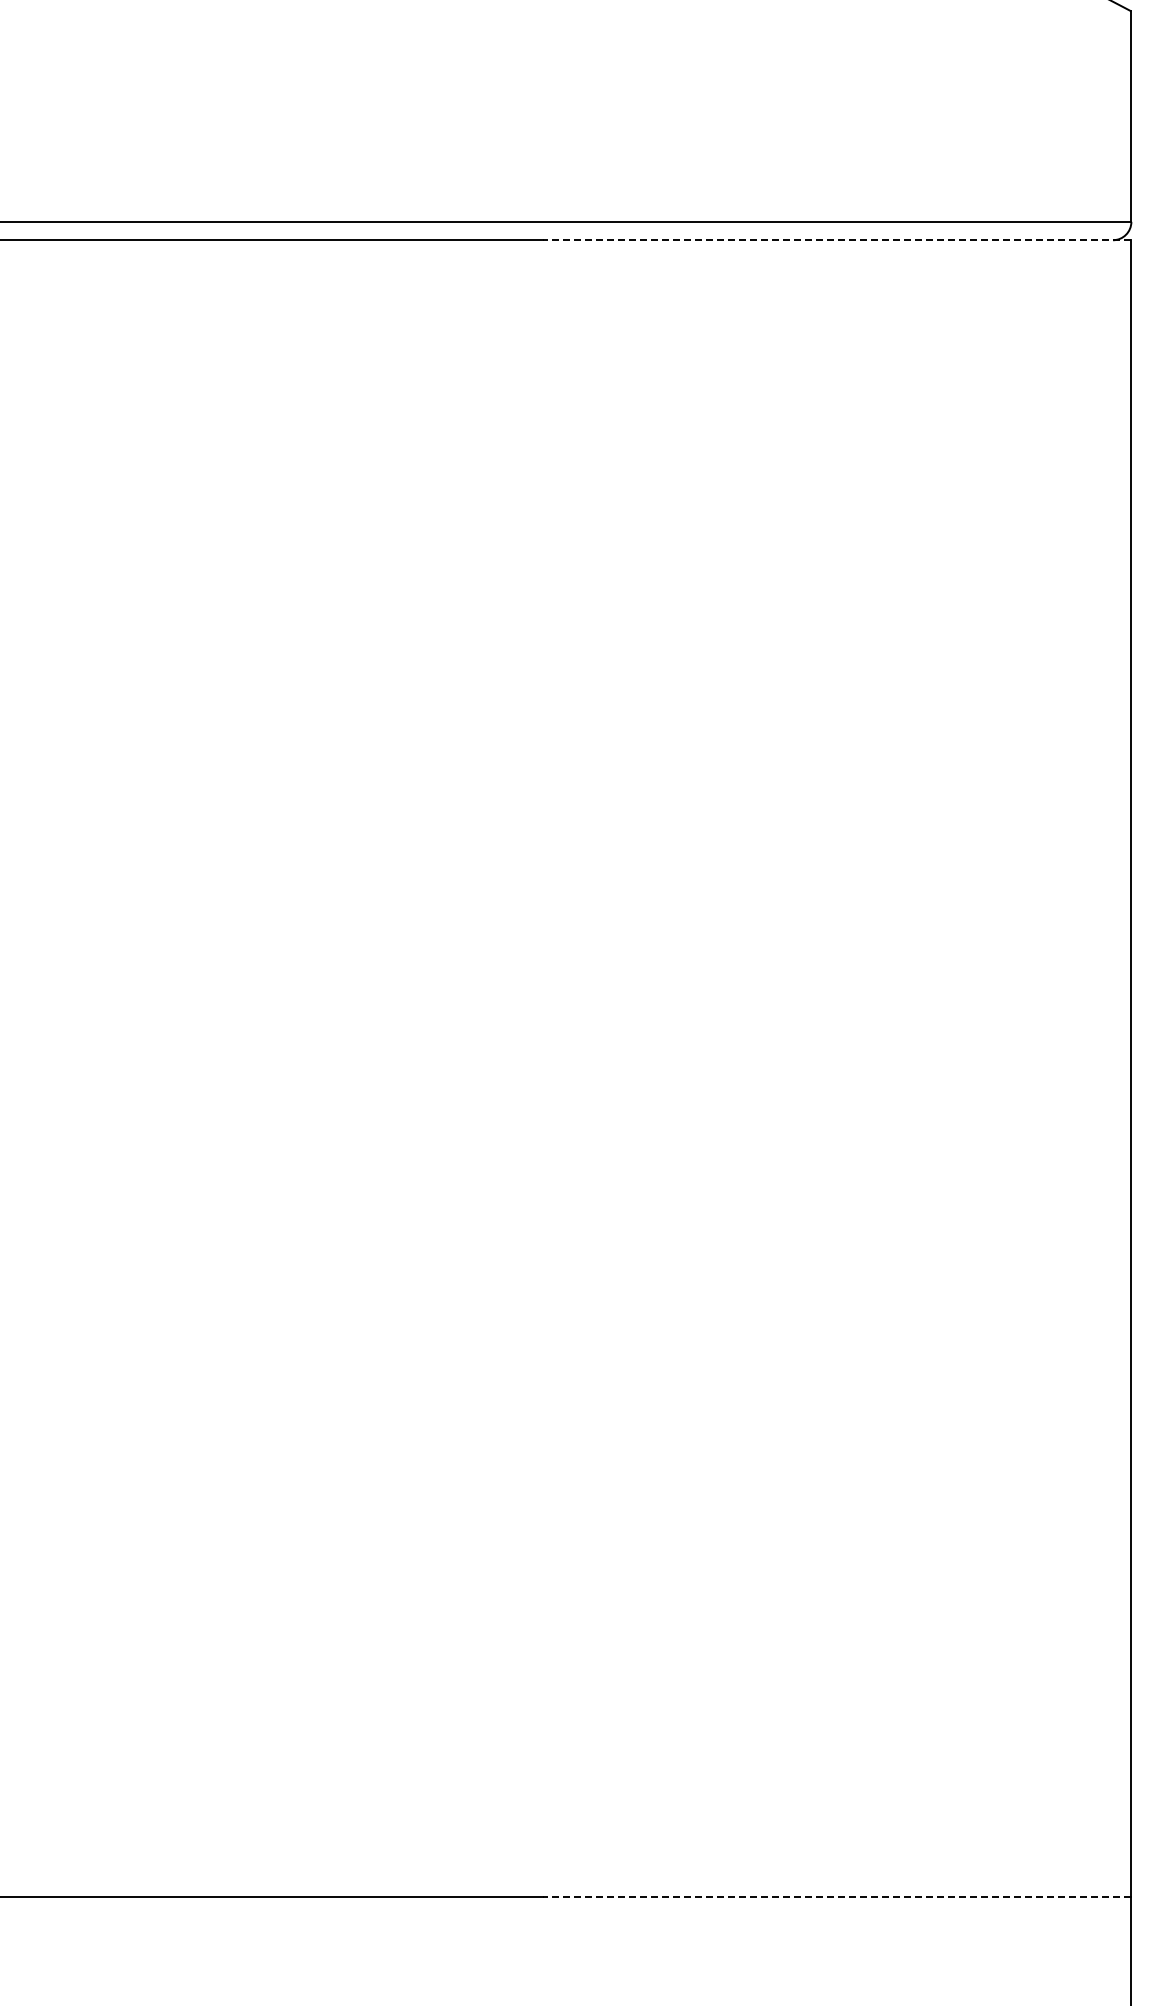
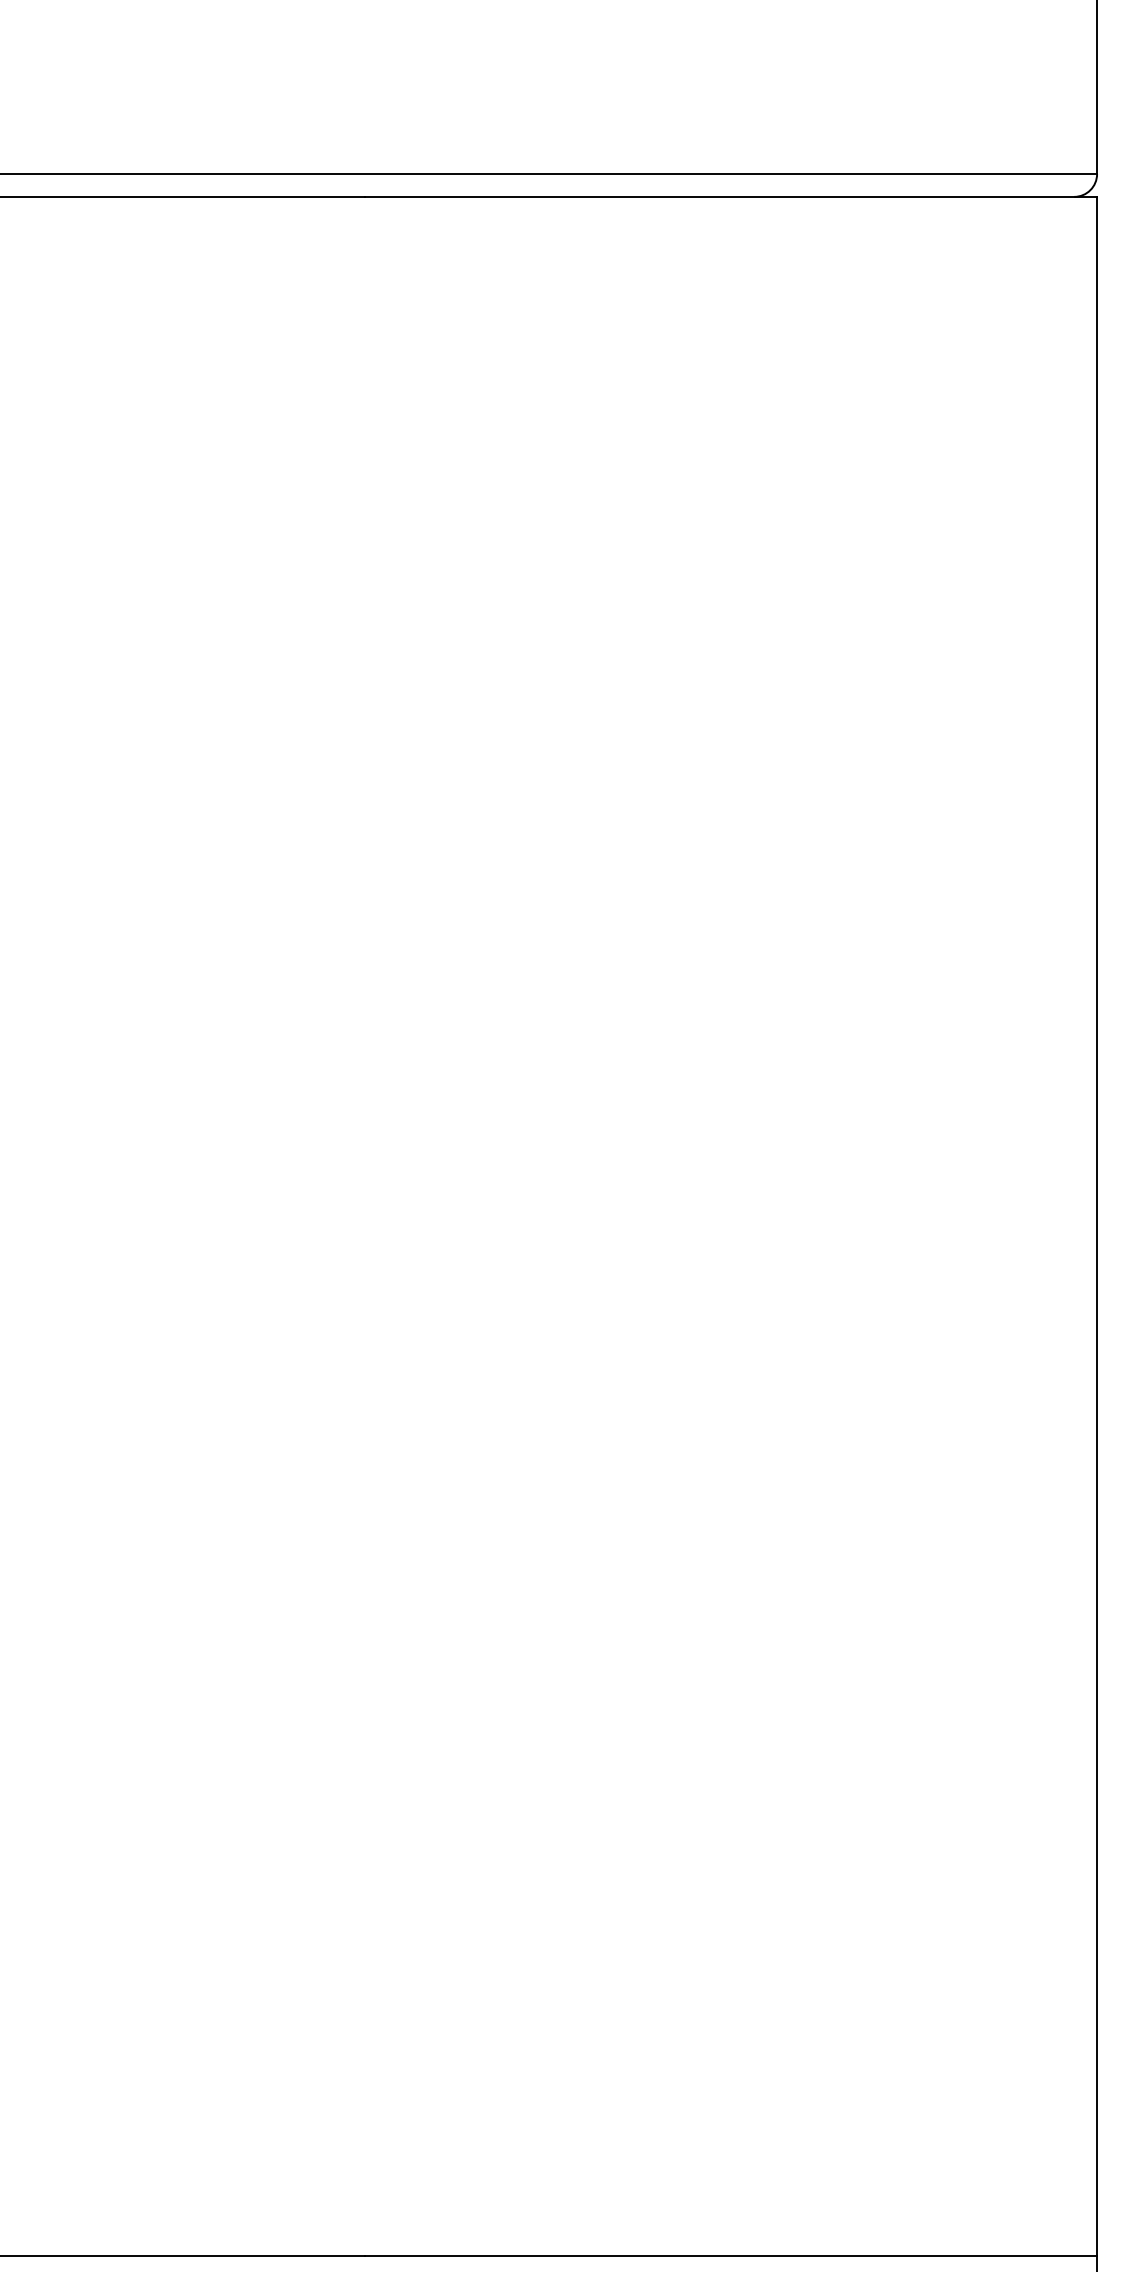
line: (836, 240) -> (730, 197), dashed -> solid
line: (836, 1896) -> (730, 2255), dashed -> solid

